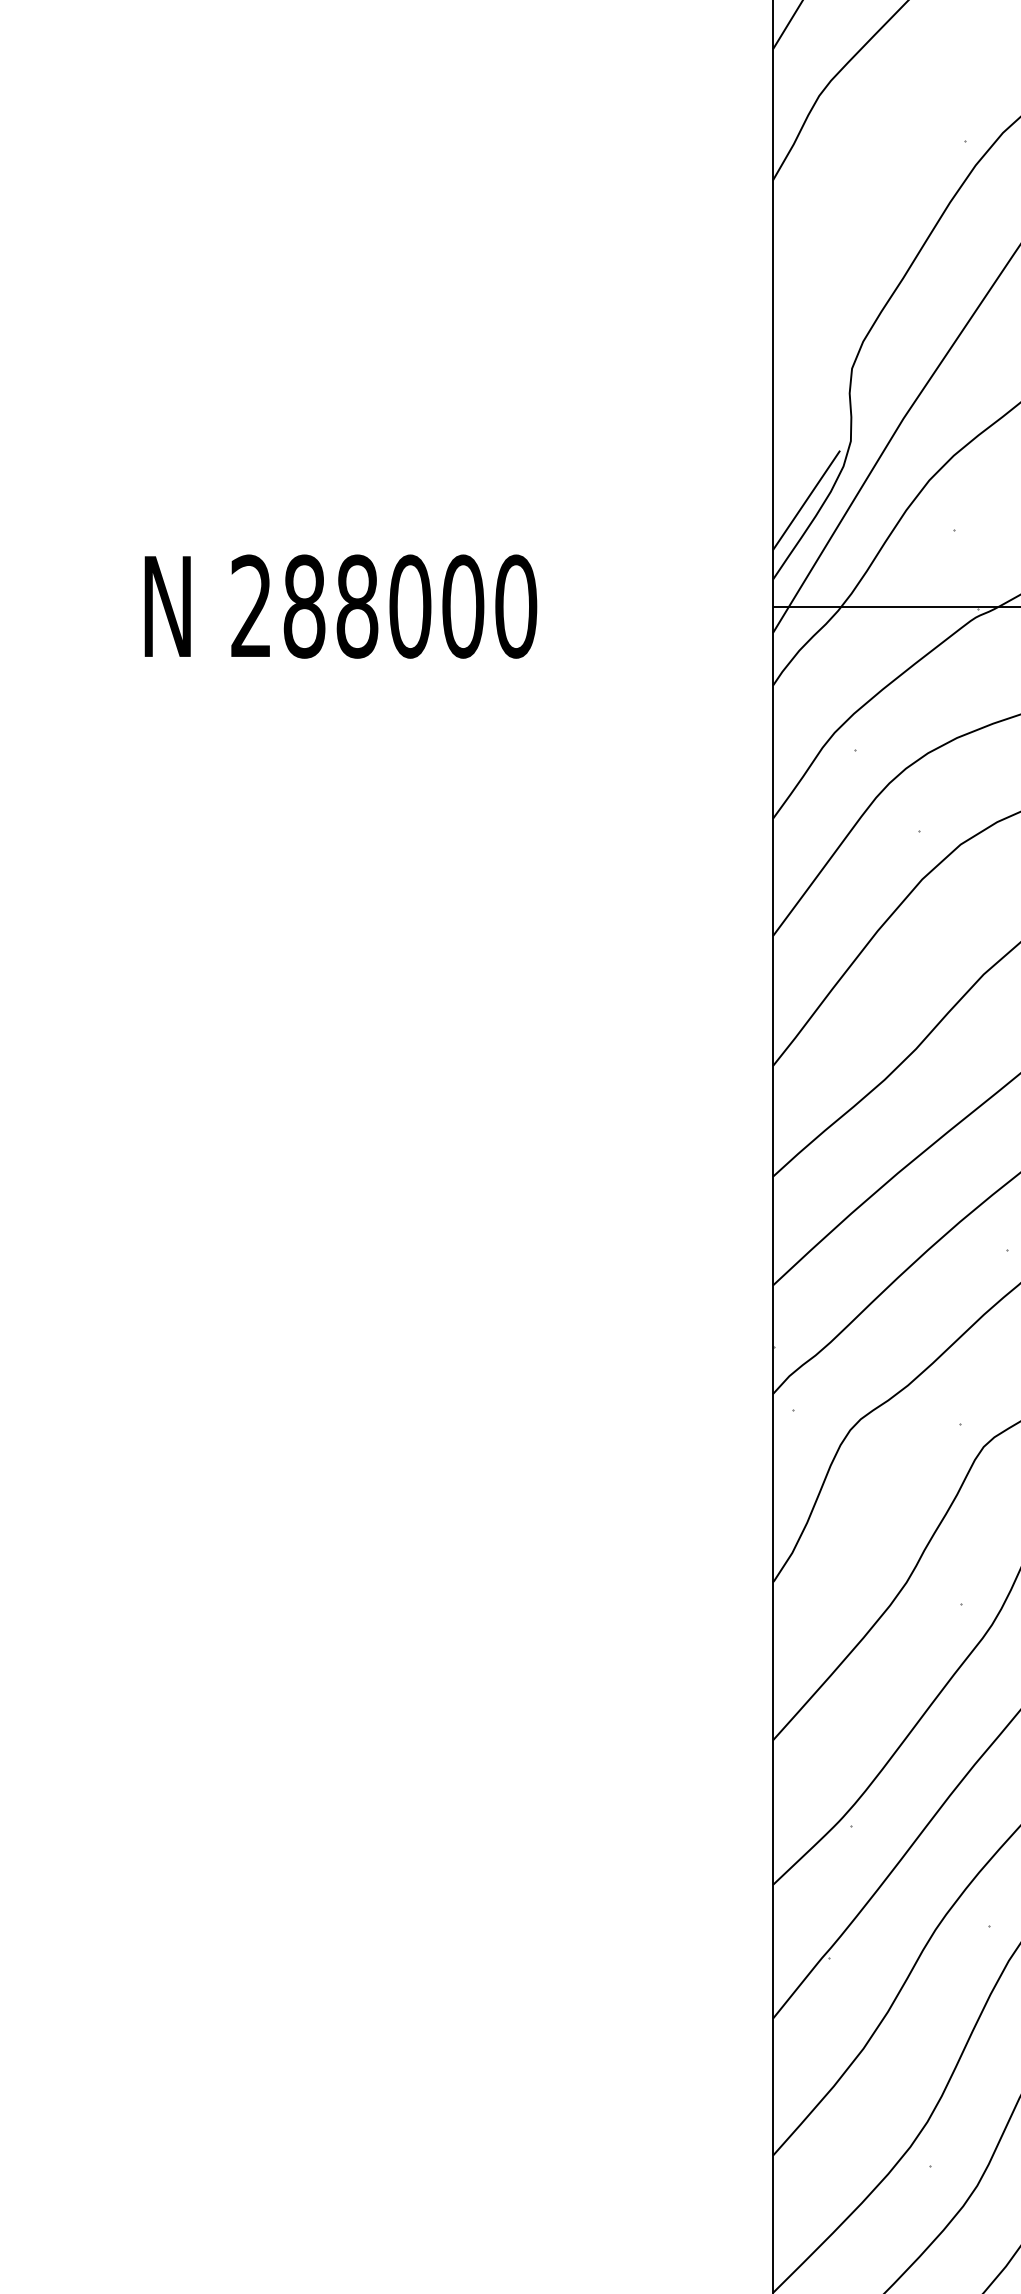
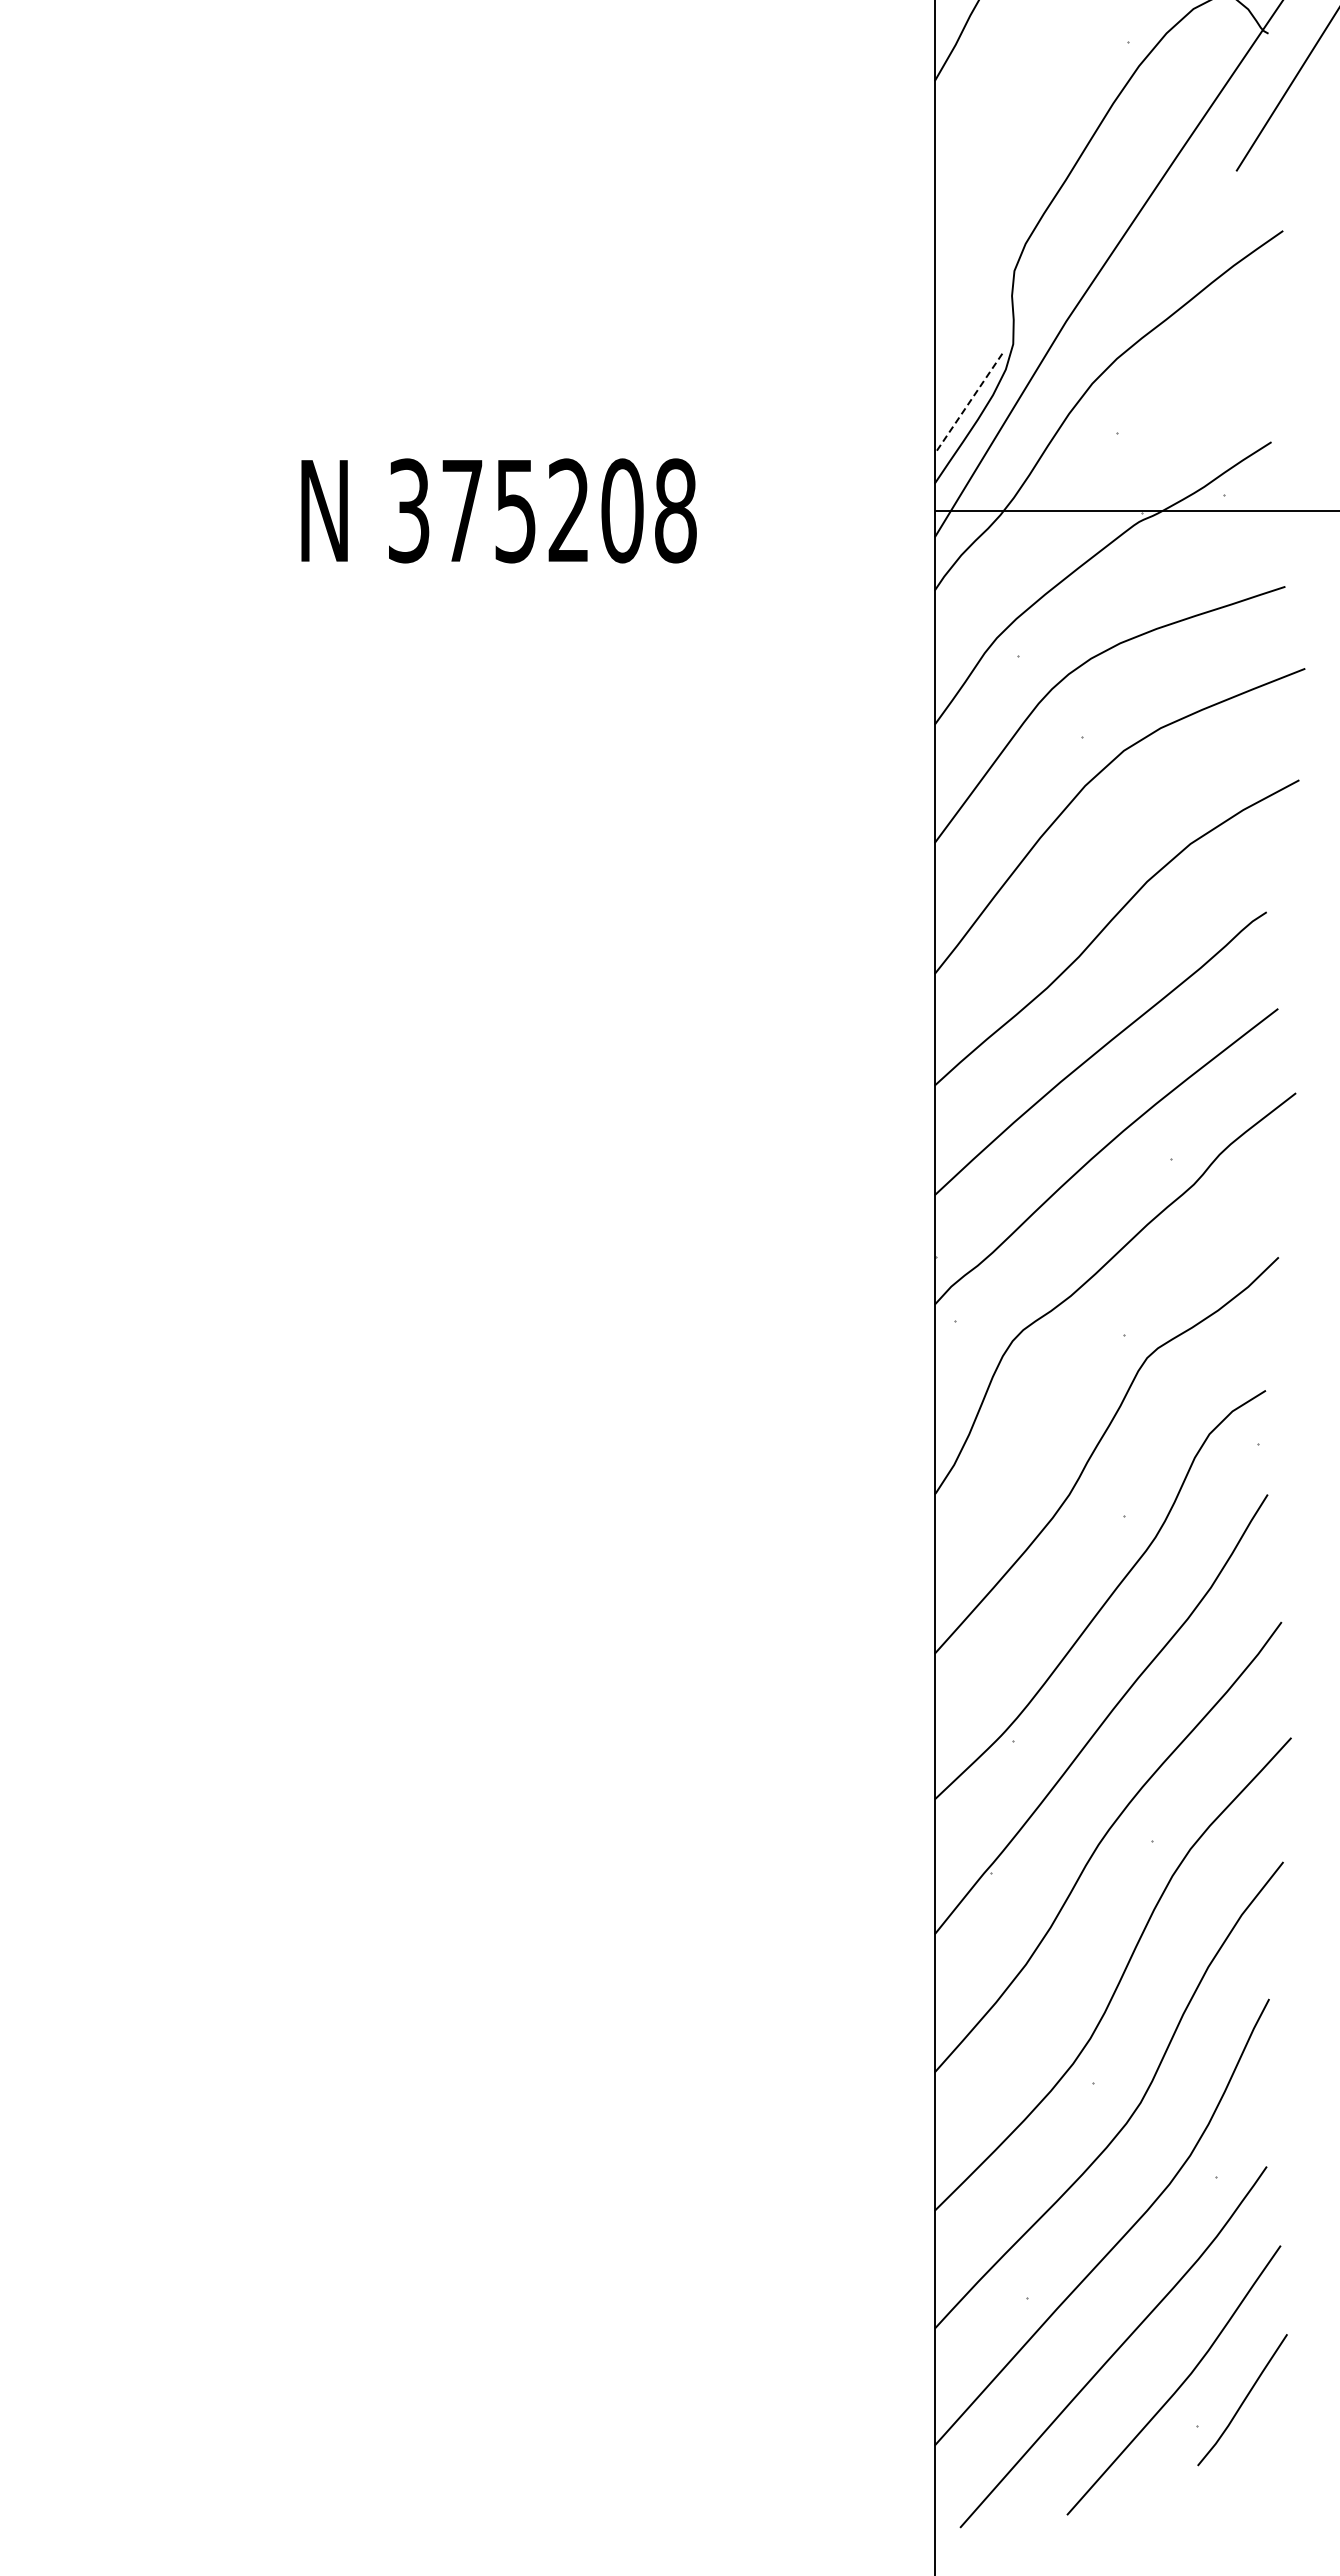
line: (806, 501) -> (968, 404), solid -> dashed
text: (383, 606) -> (542, 510), 288000 -> 375208

